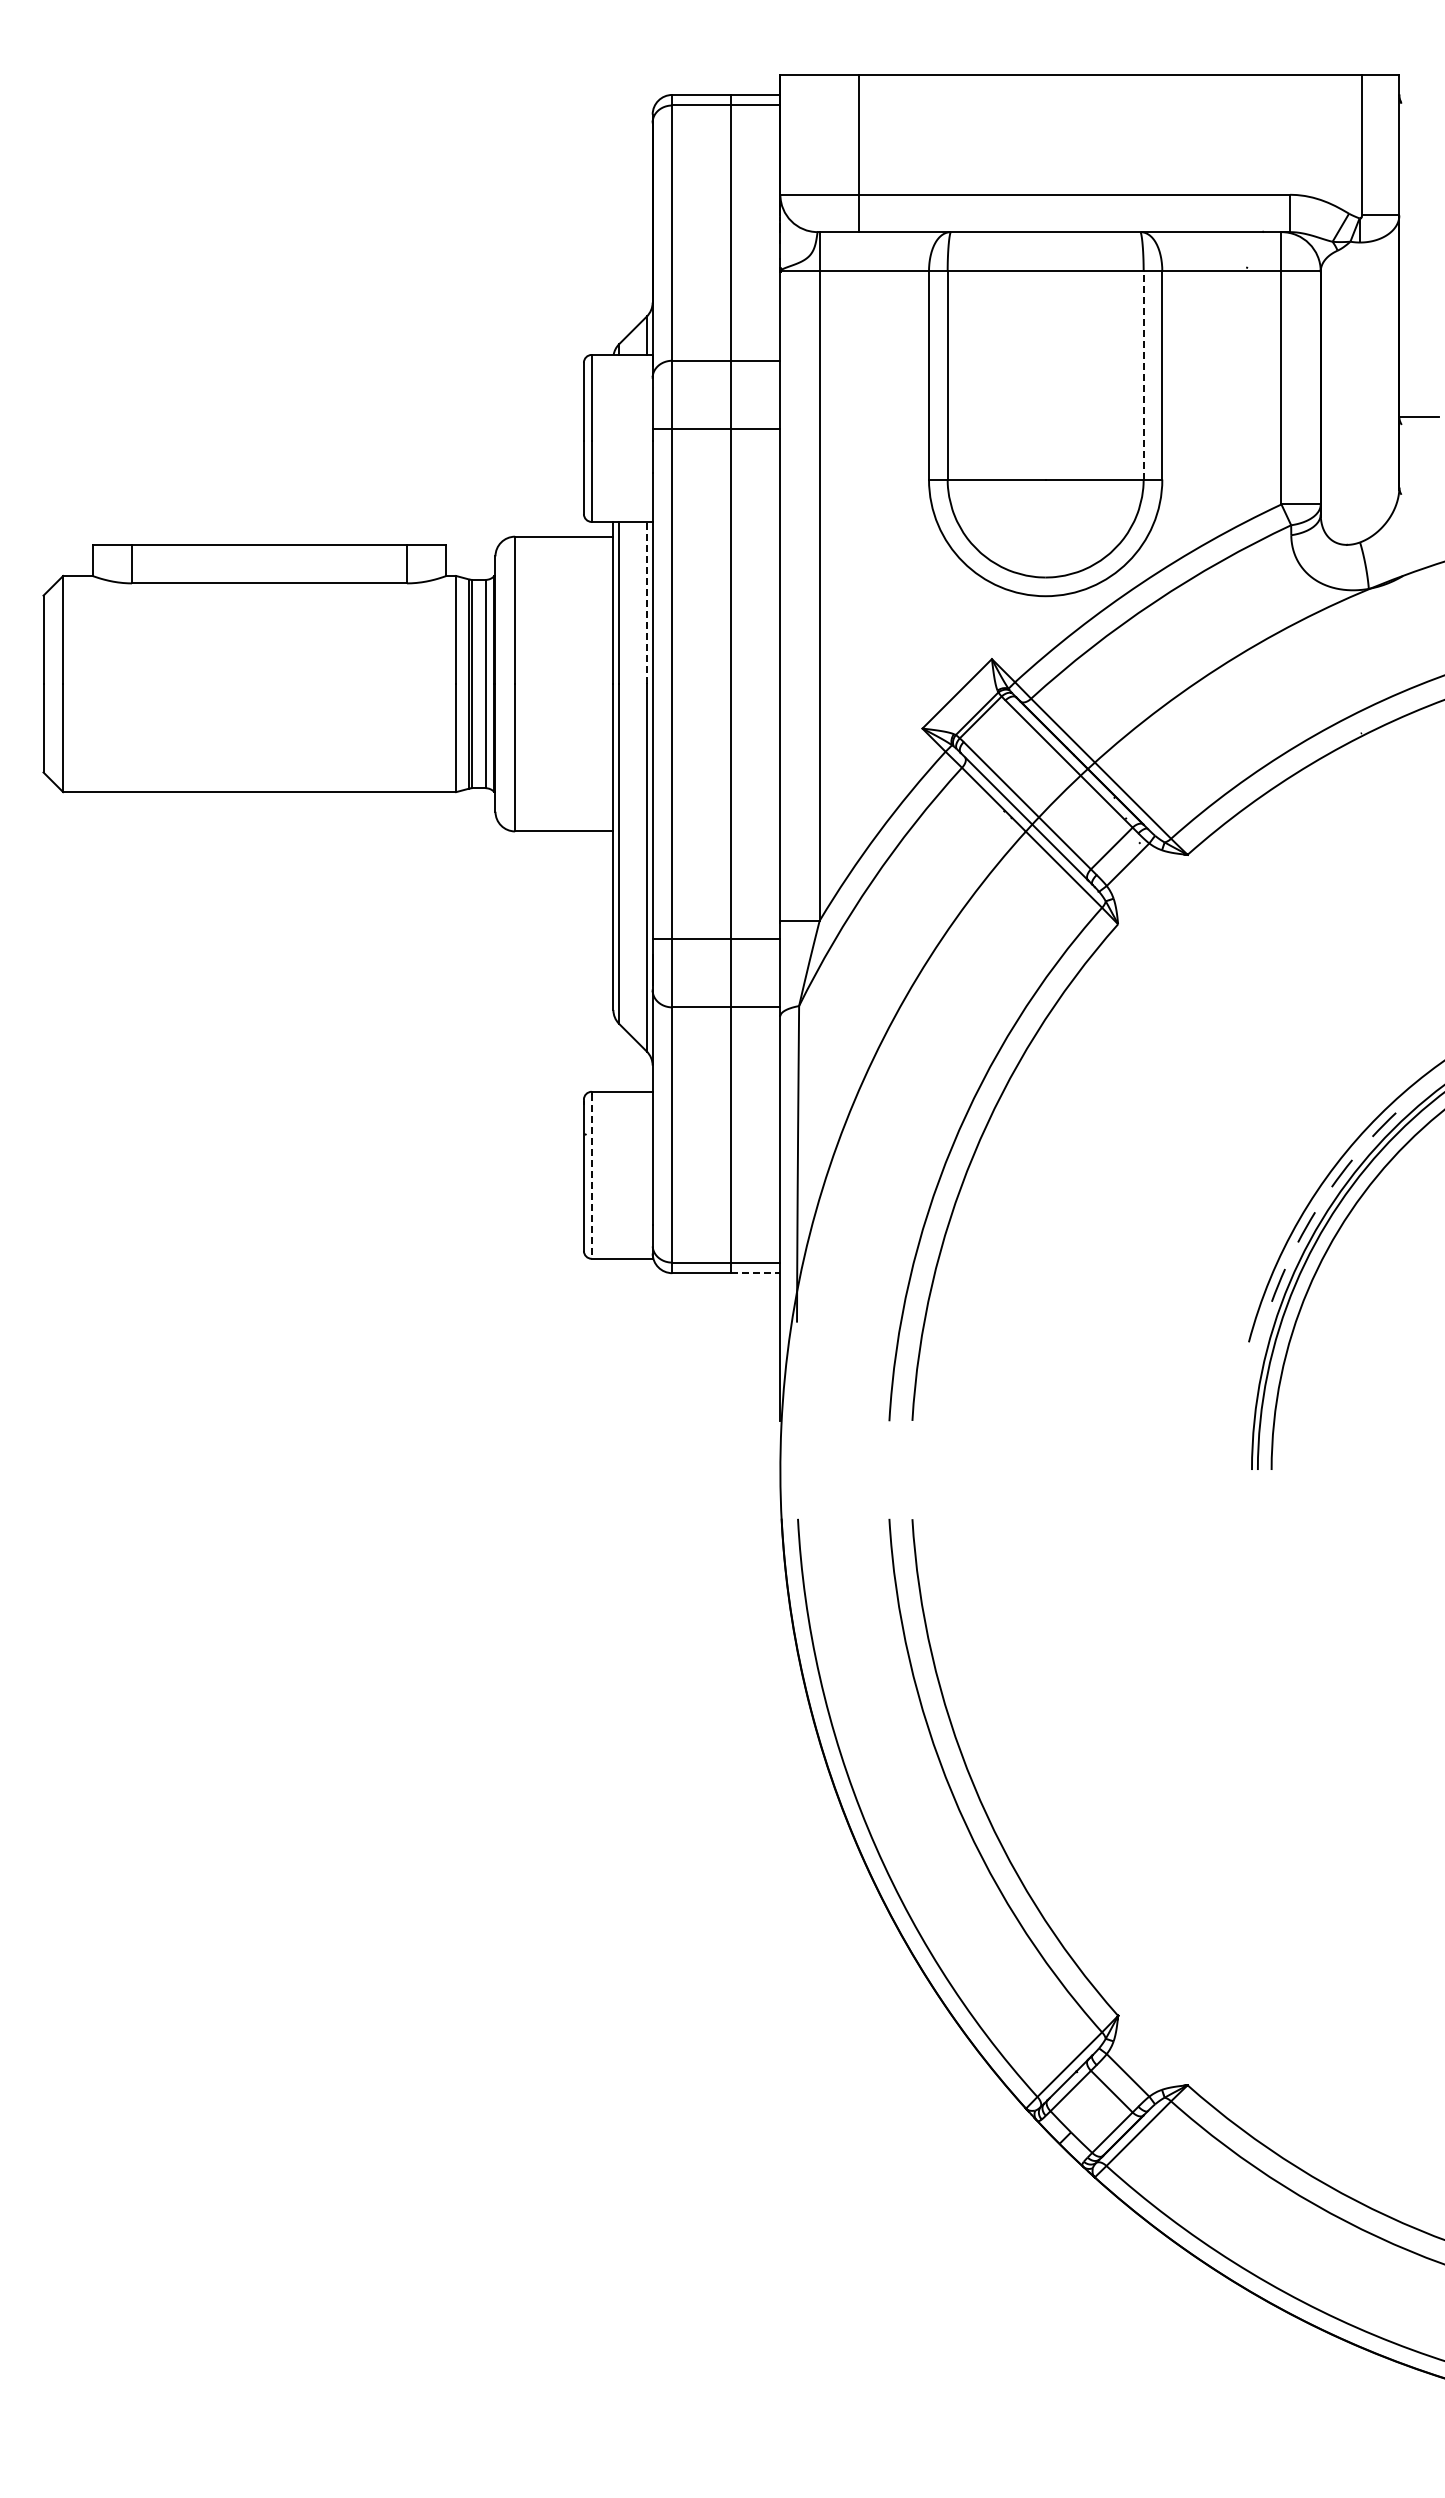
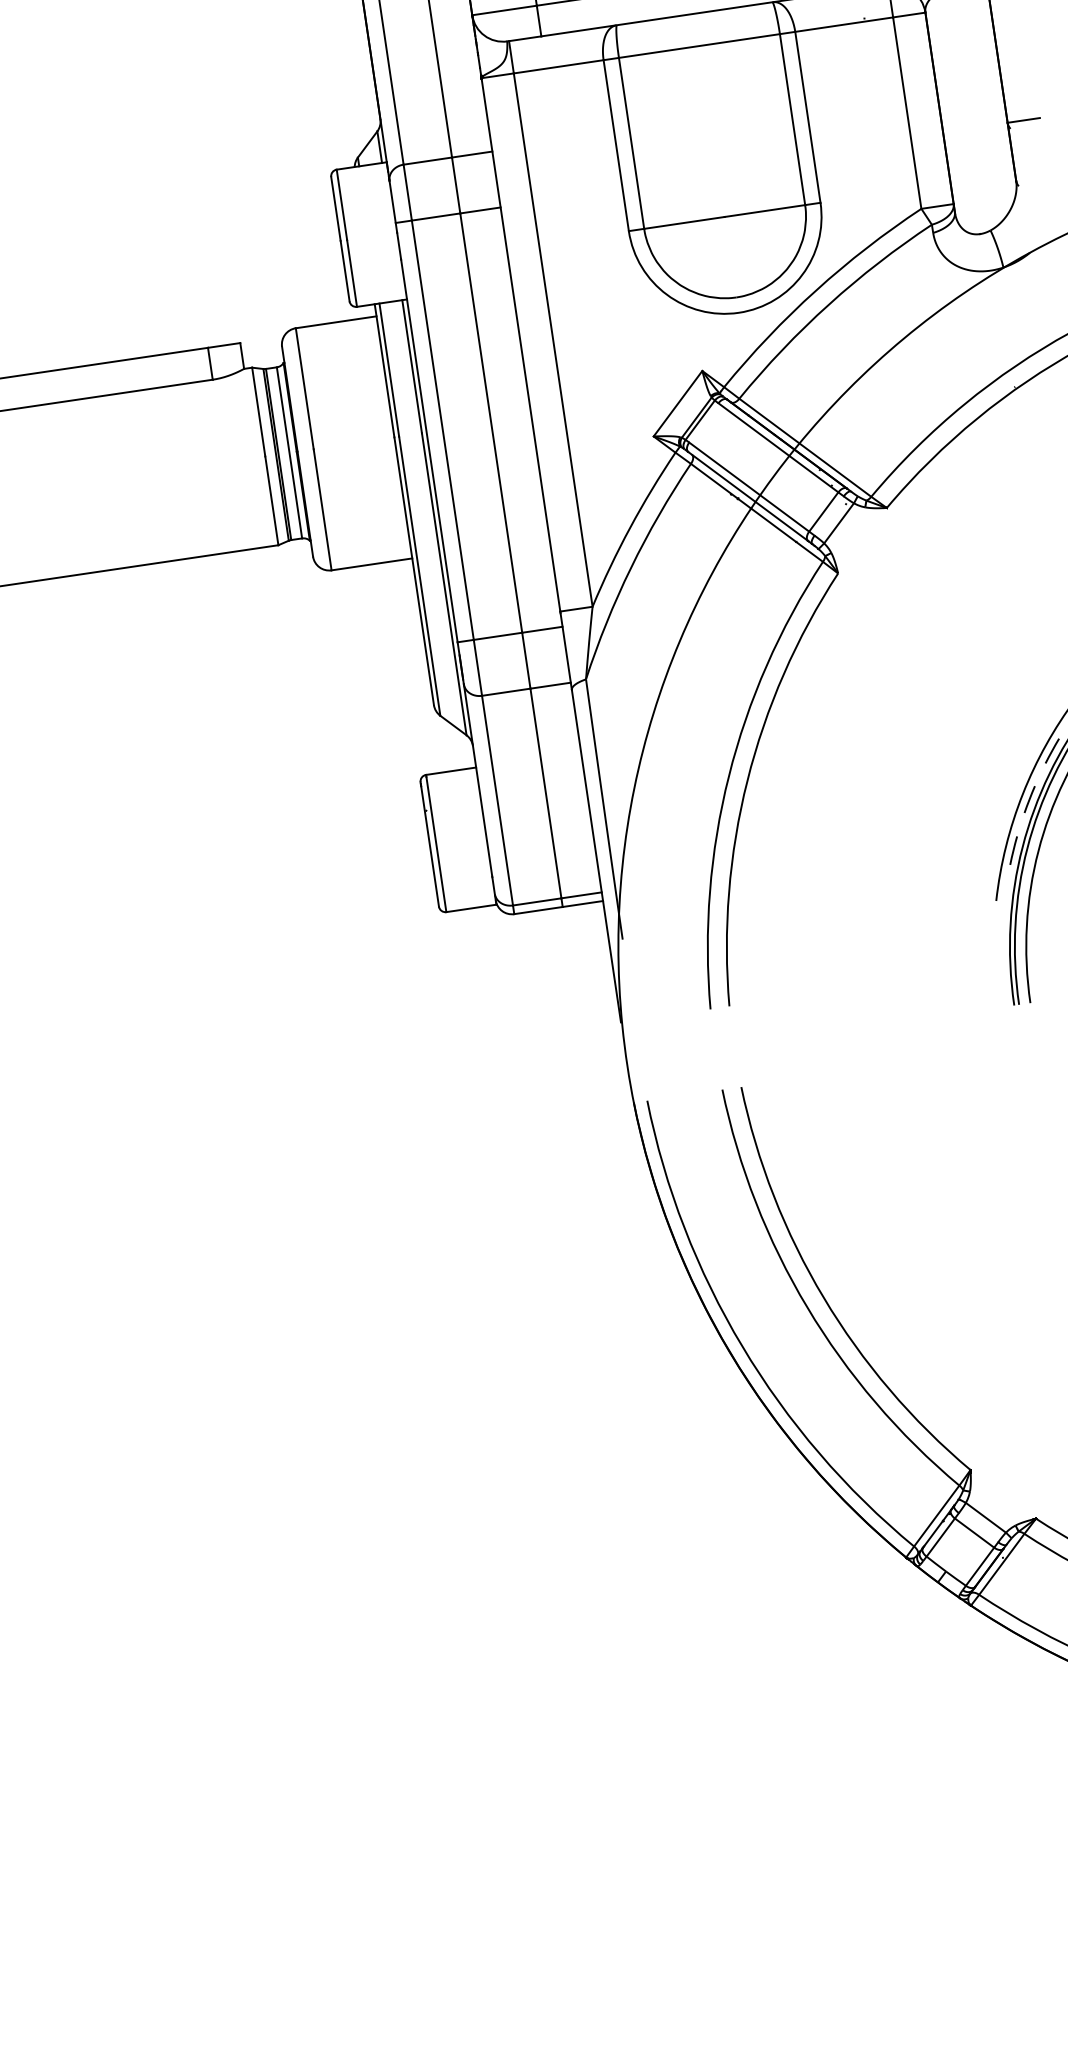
line: (1143, 375) -> (792, 119), dashed -> solid
line: (646, 602) -> (411, 366), dashed -> solid
line: (591, 1177) -> (436, 845), dashed -> solid
line: (755, 1273) -> (582, 904), dashed -> solid

